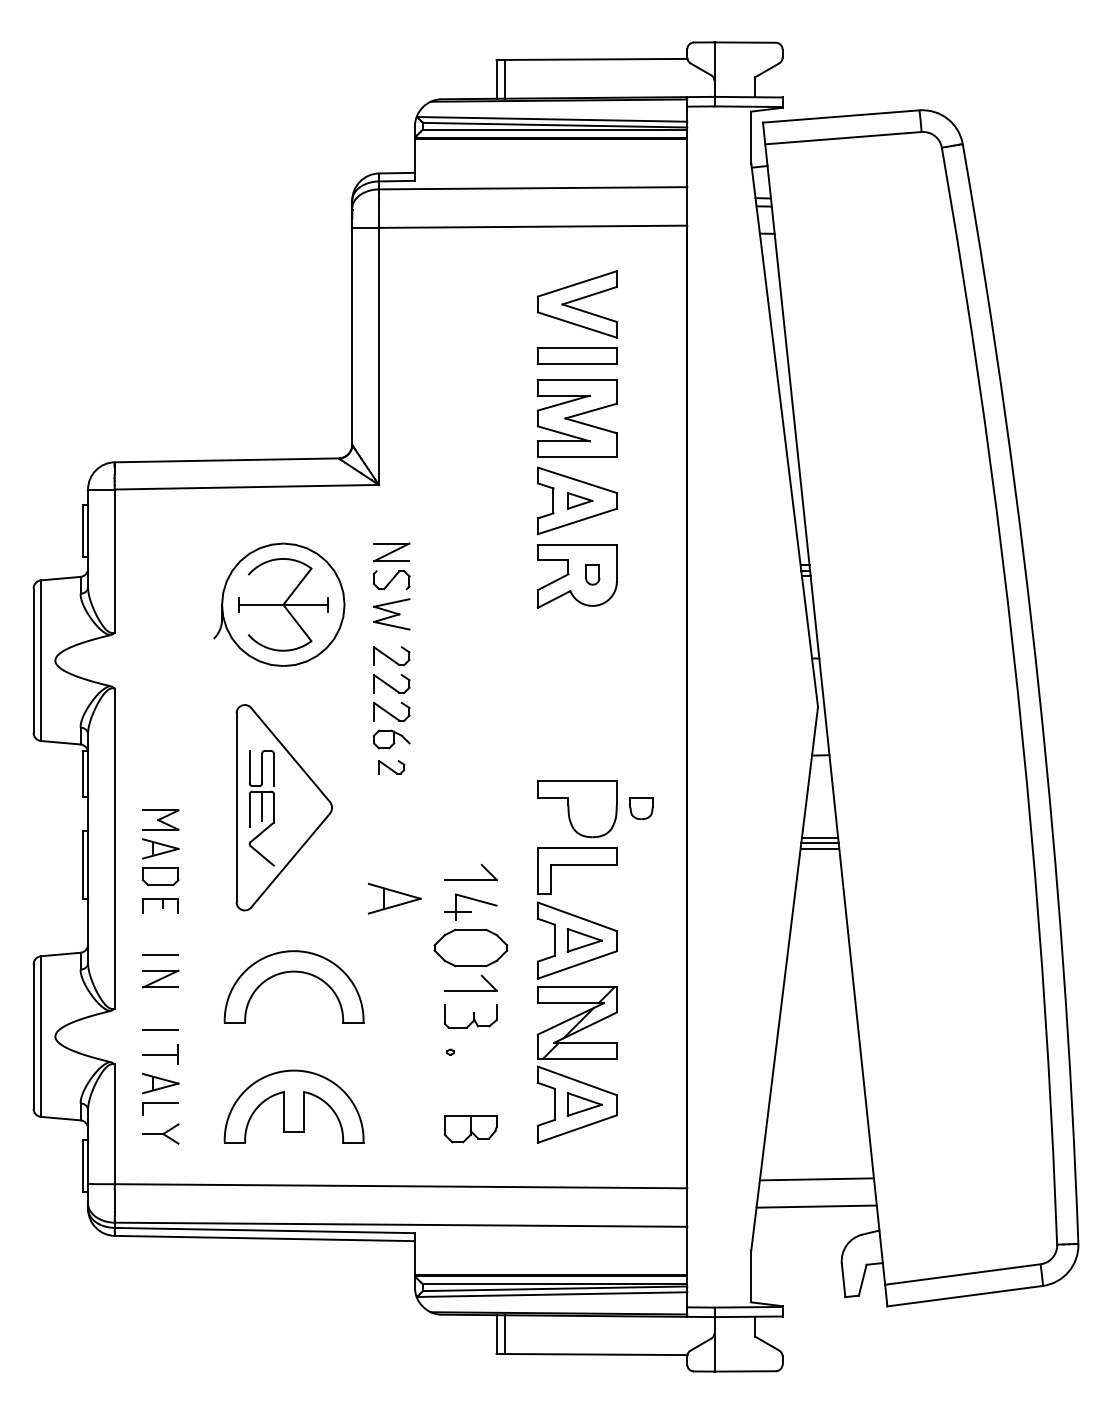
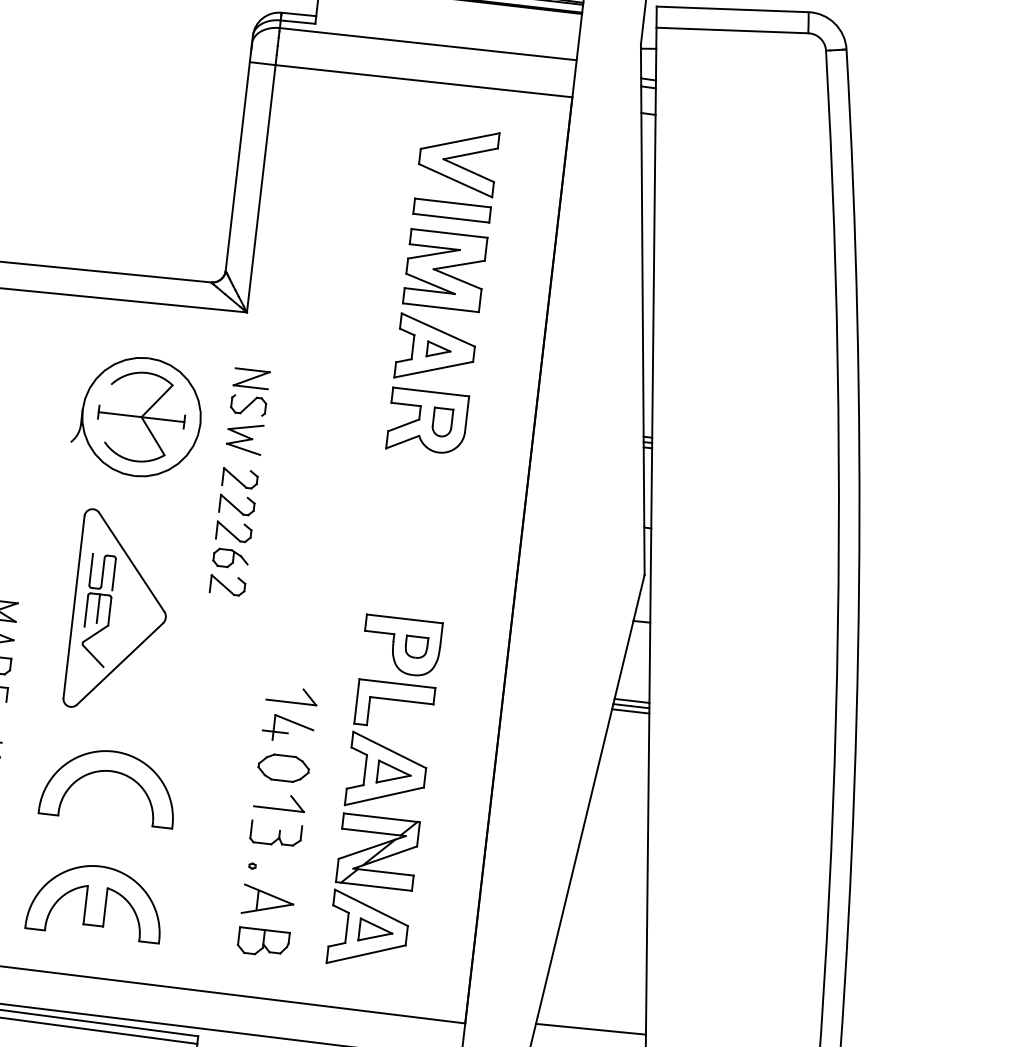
part: (592, 574) -> (442, 422), size x1.43
part: (391, 767) -> (227, 585), size x1.43
part: (641, 808) -> (416, 647), moved
part: (394, 898) -> (268, 901), moved
part: (470, 948) -> (283, 768), size x0.71

